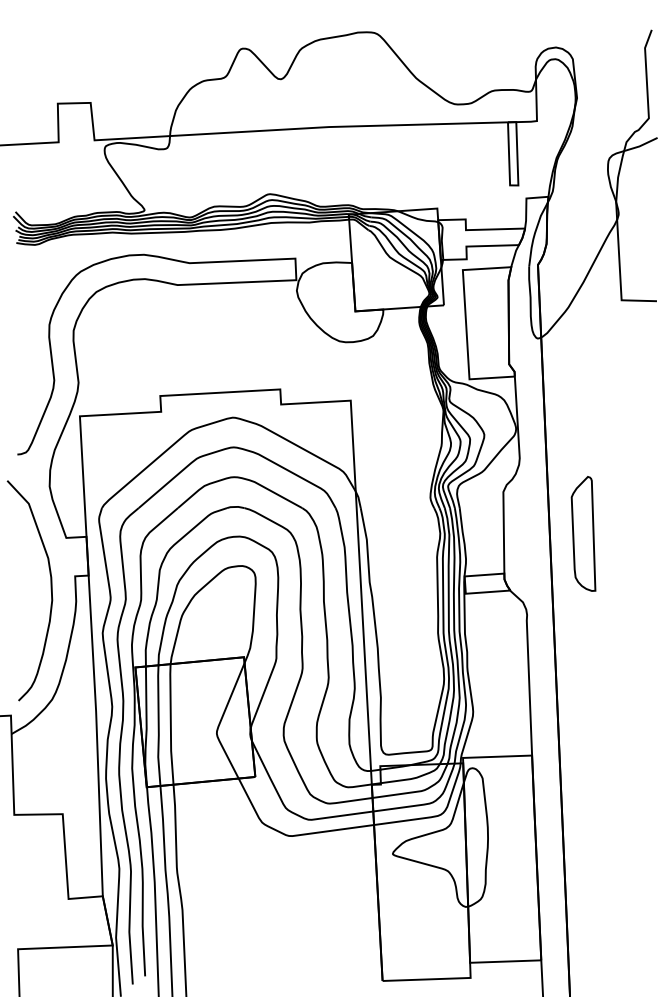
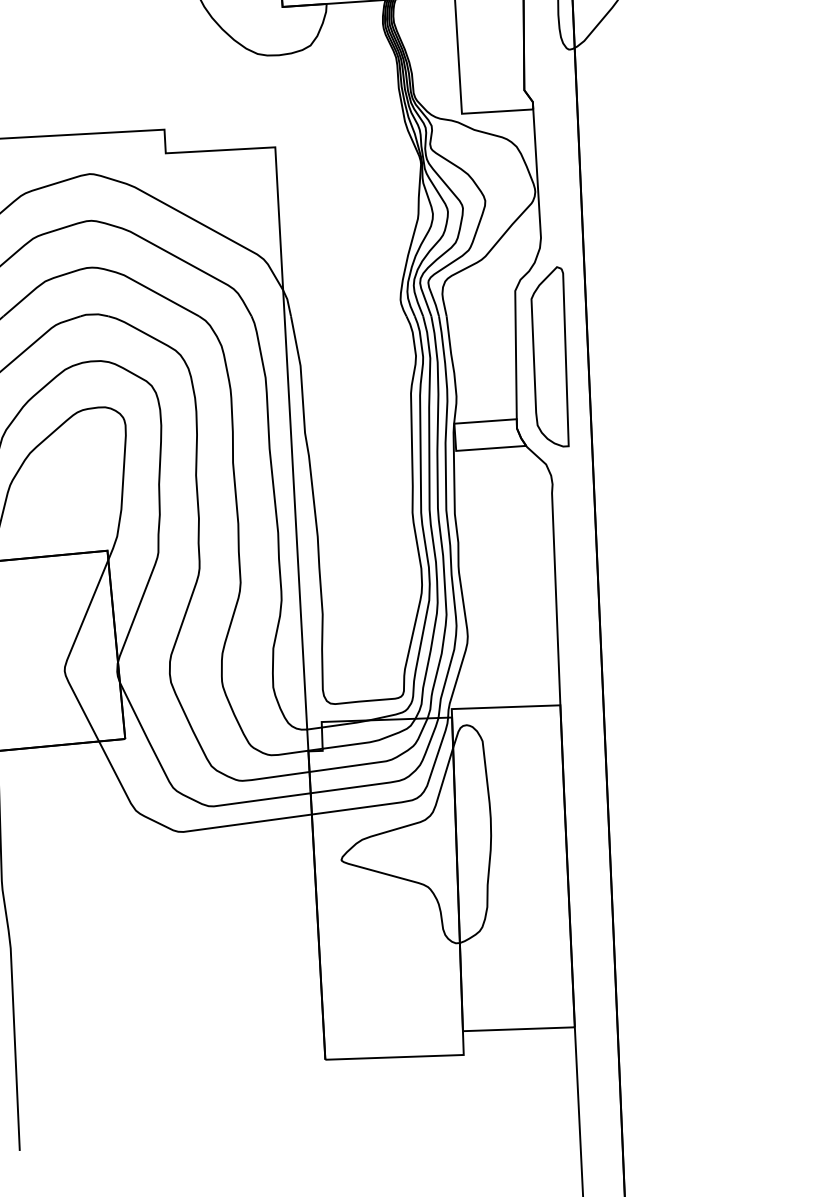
part: (583, 533) -> (550, 356), moved

